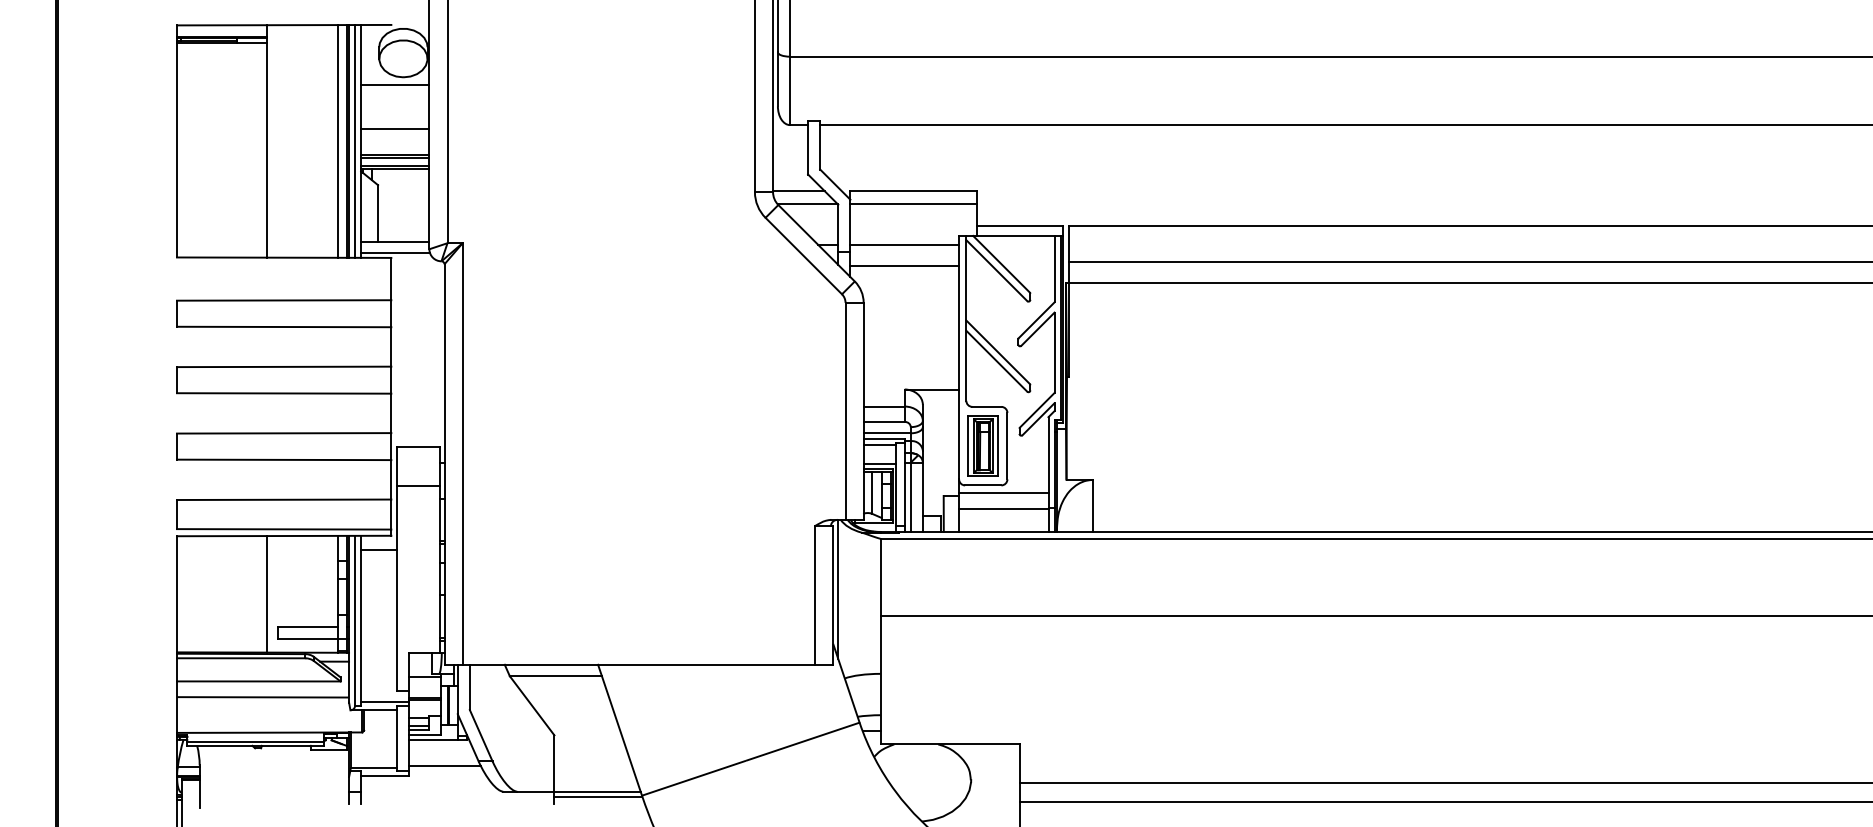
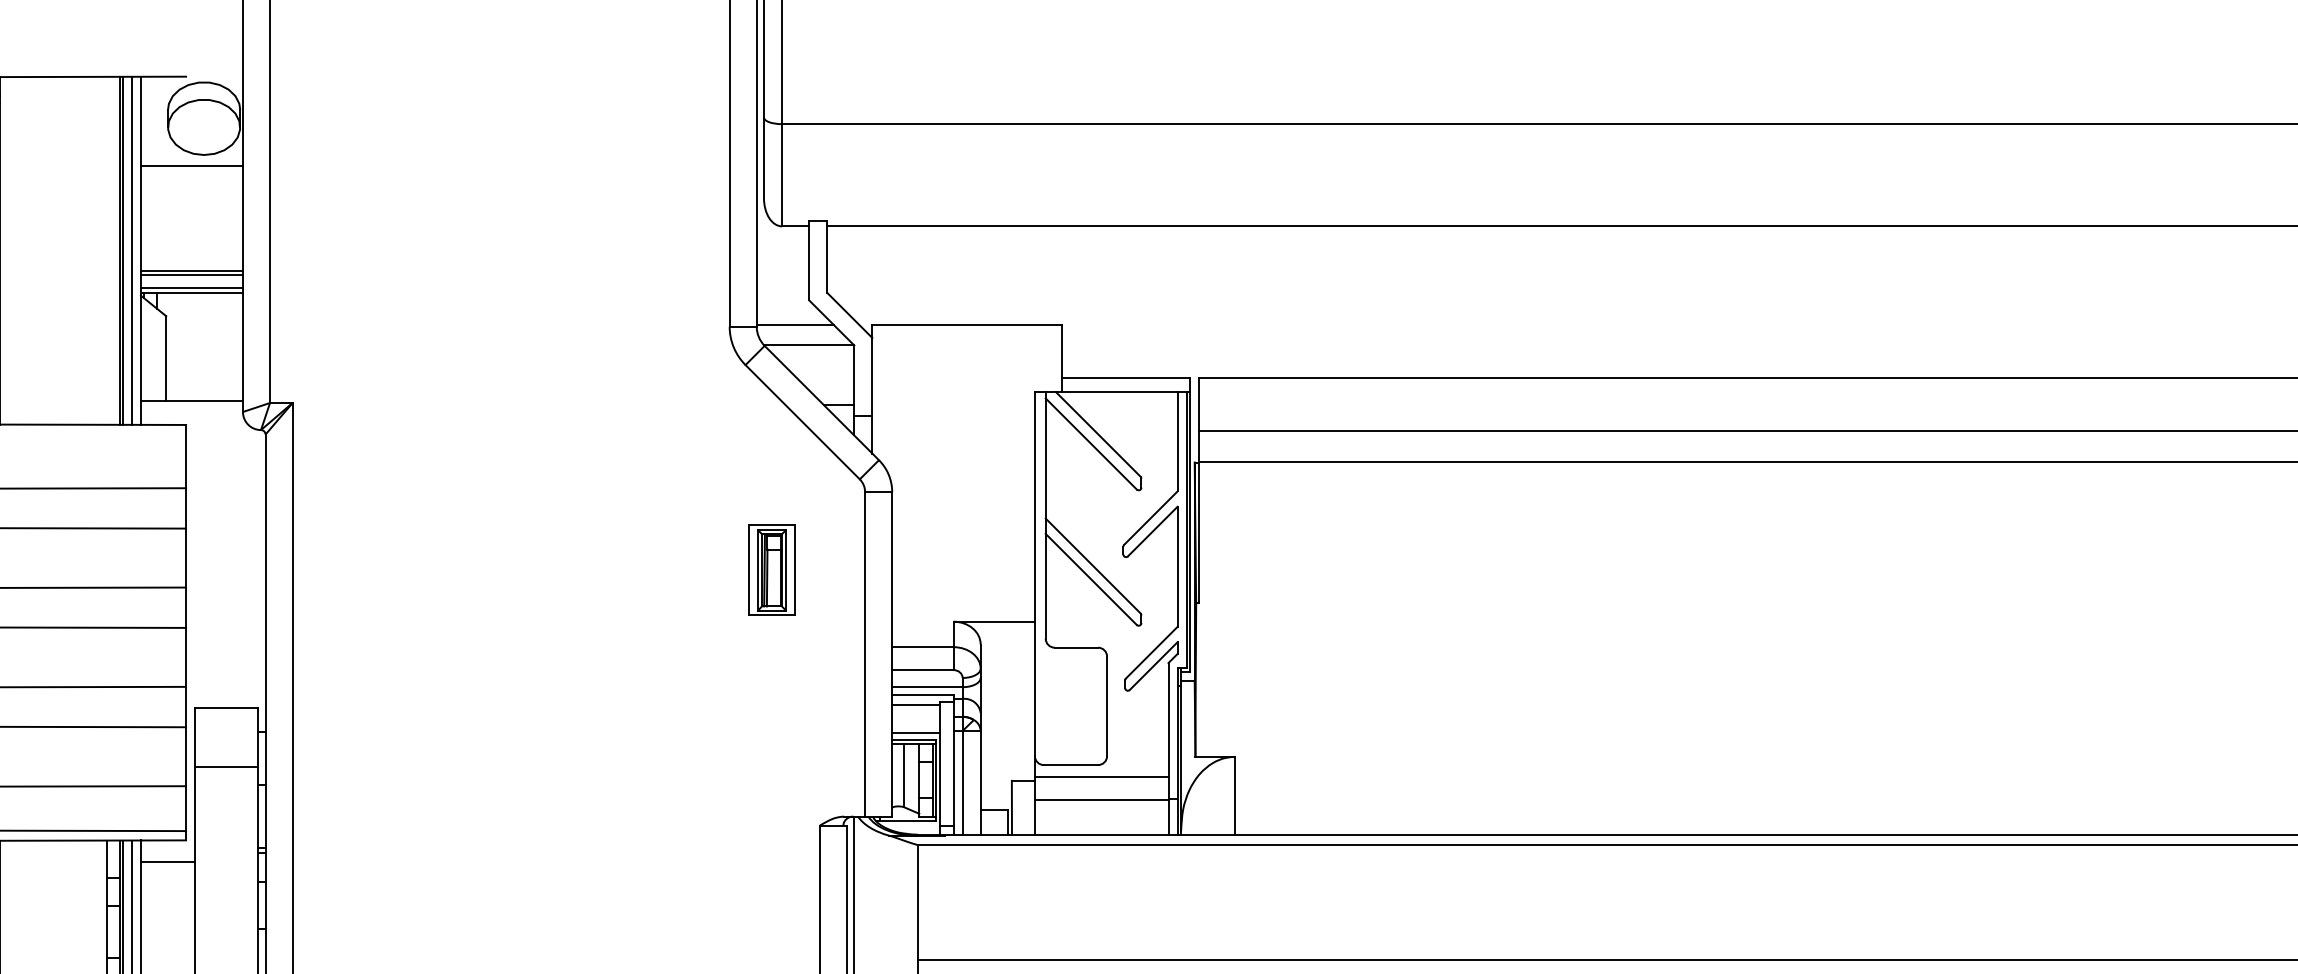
line: (395, 128) -> (192, 231), removed
line: (338, 141) -> (107, 250), removed
line: (913, 204) -> (966, 345), removed
line: (904, 244) -> (953, 404), removed
line: (395, 252) -> (192, 416), removed
line: (904, 265) -> (953, 436), removed
part: (982, 445) -> (770, 569), moved

